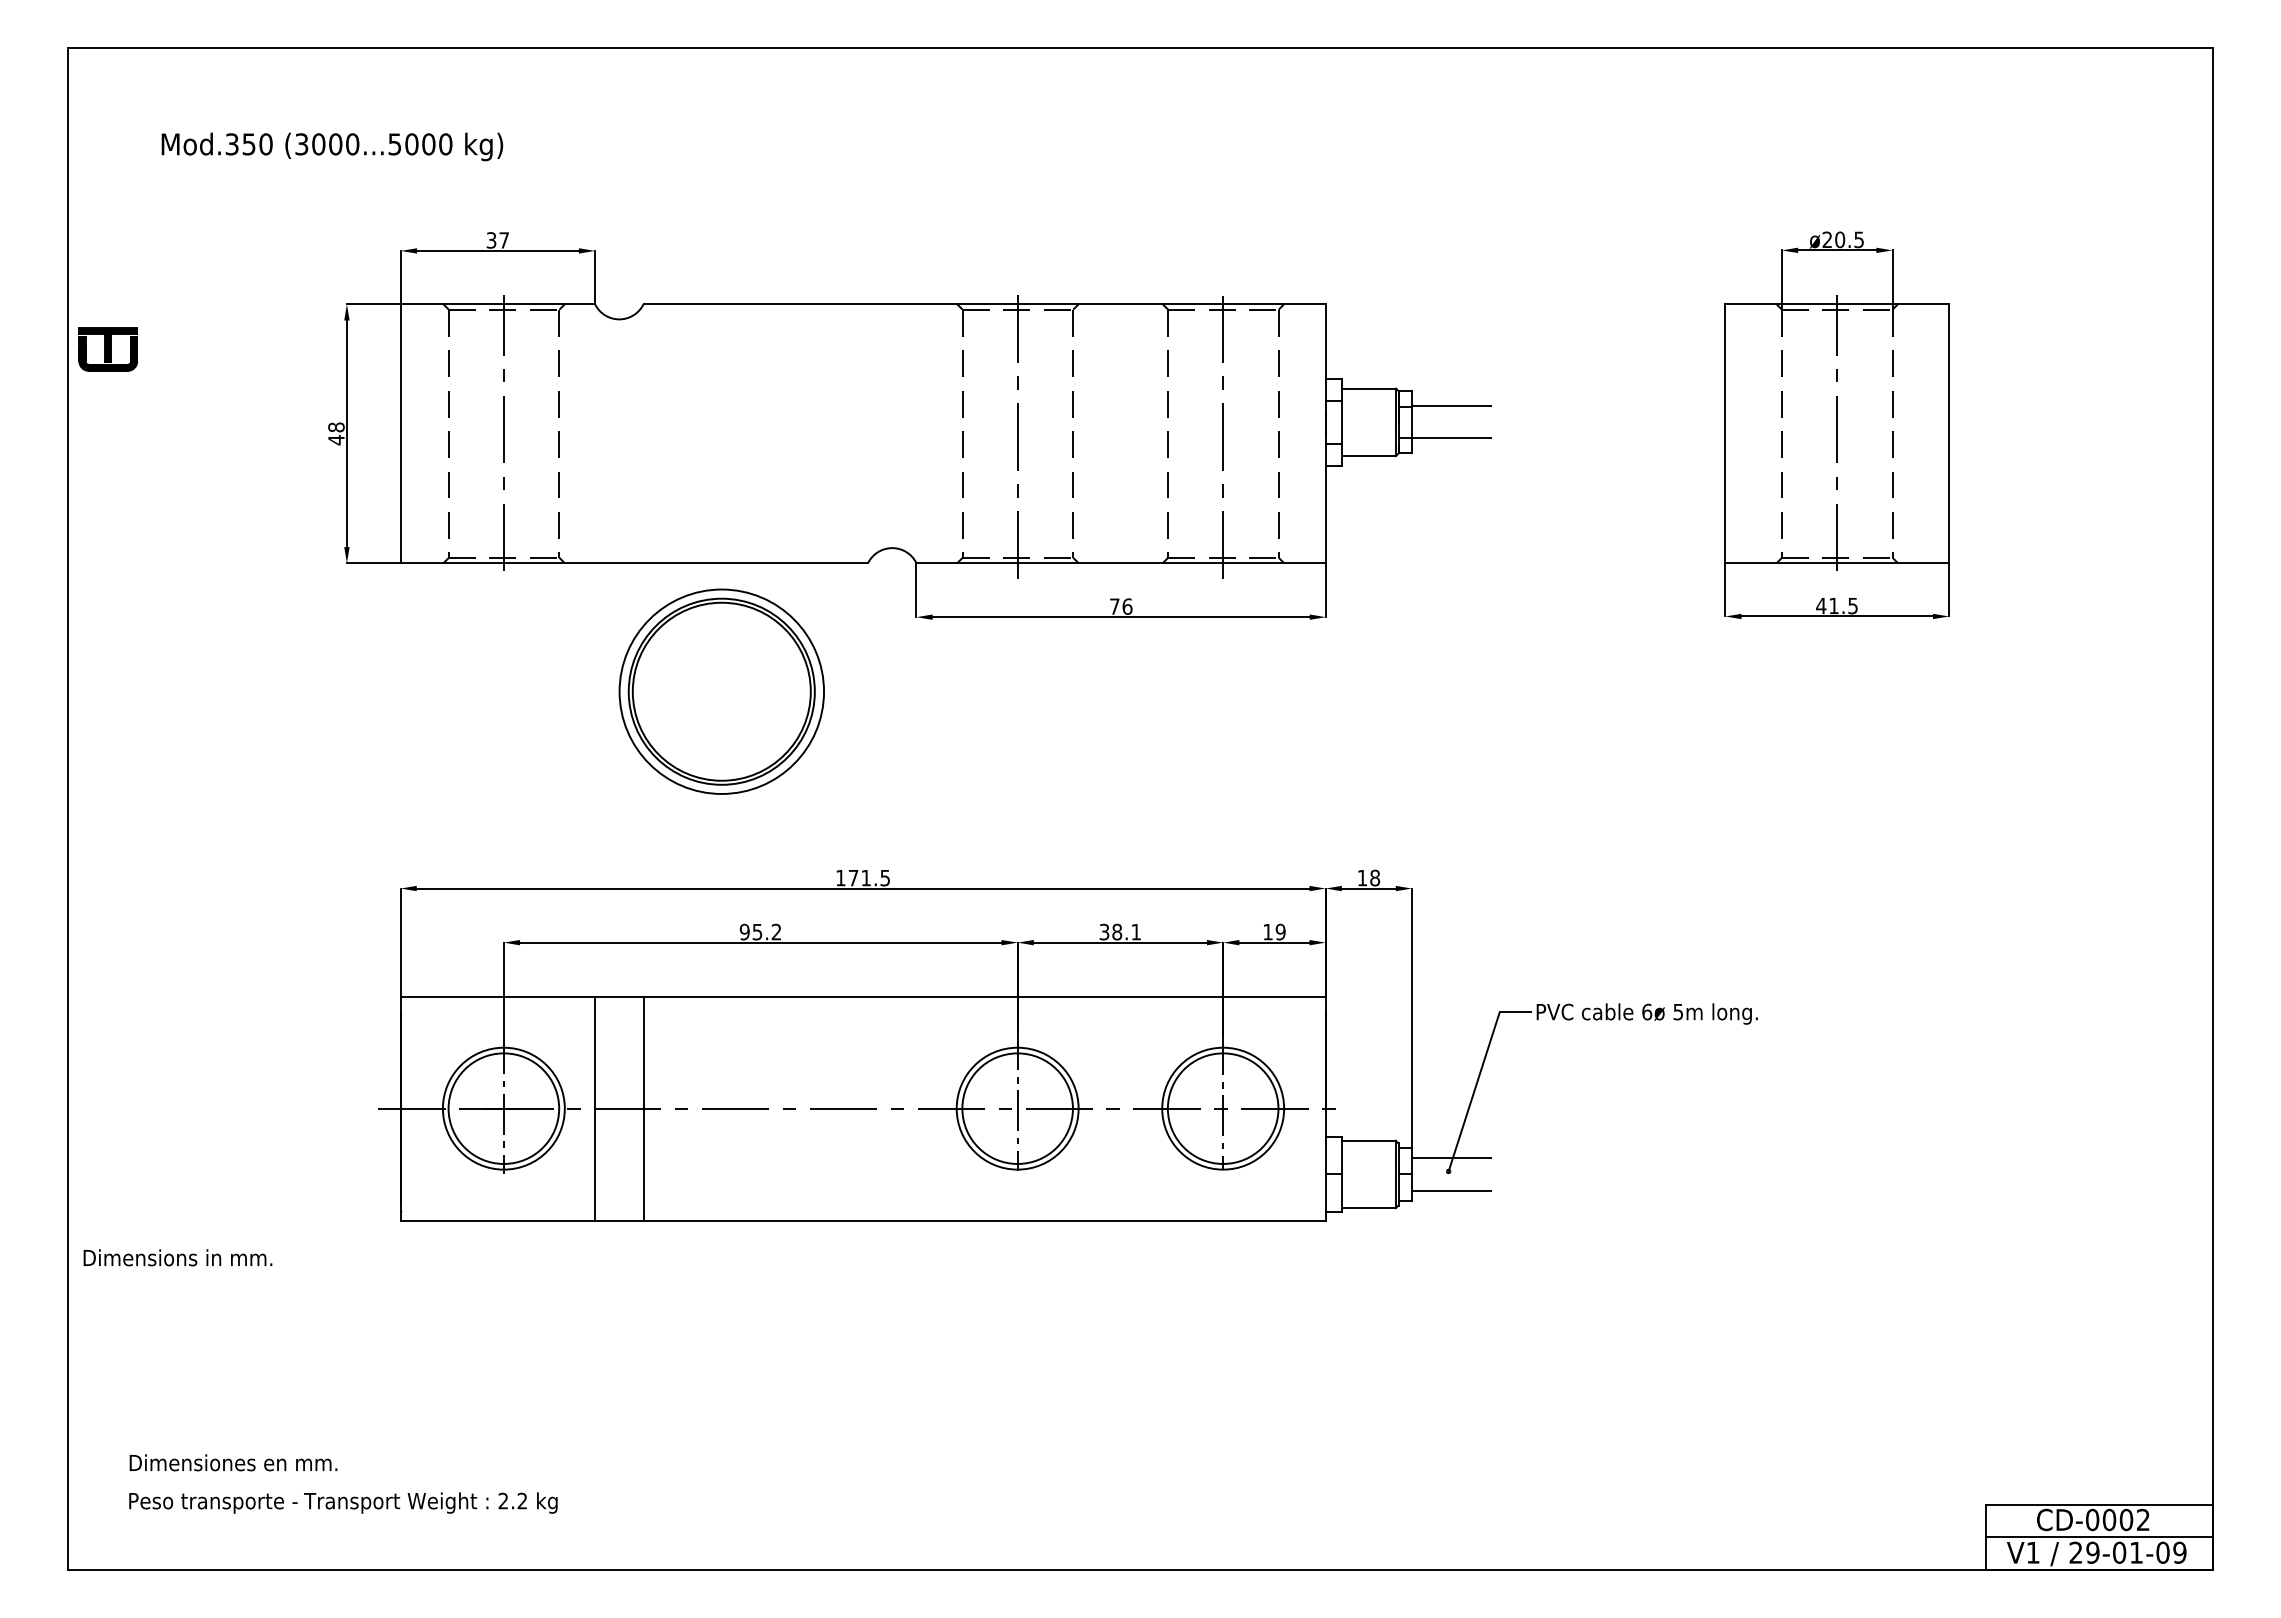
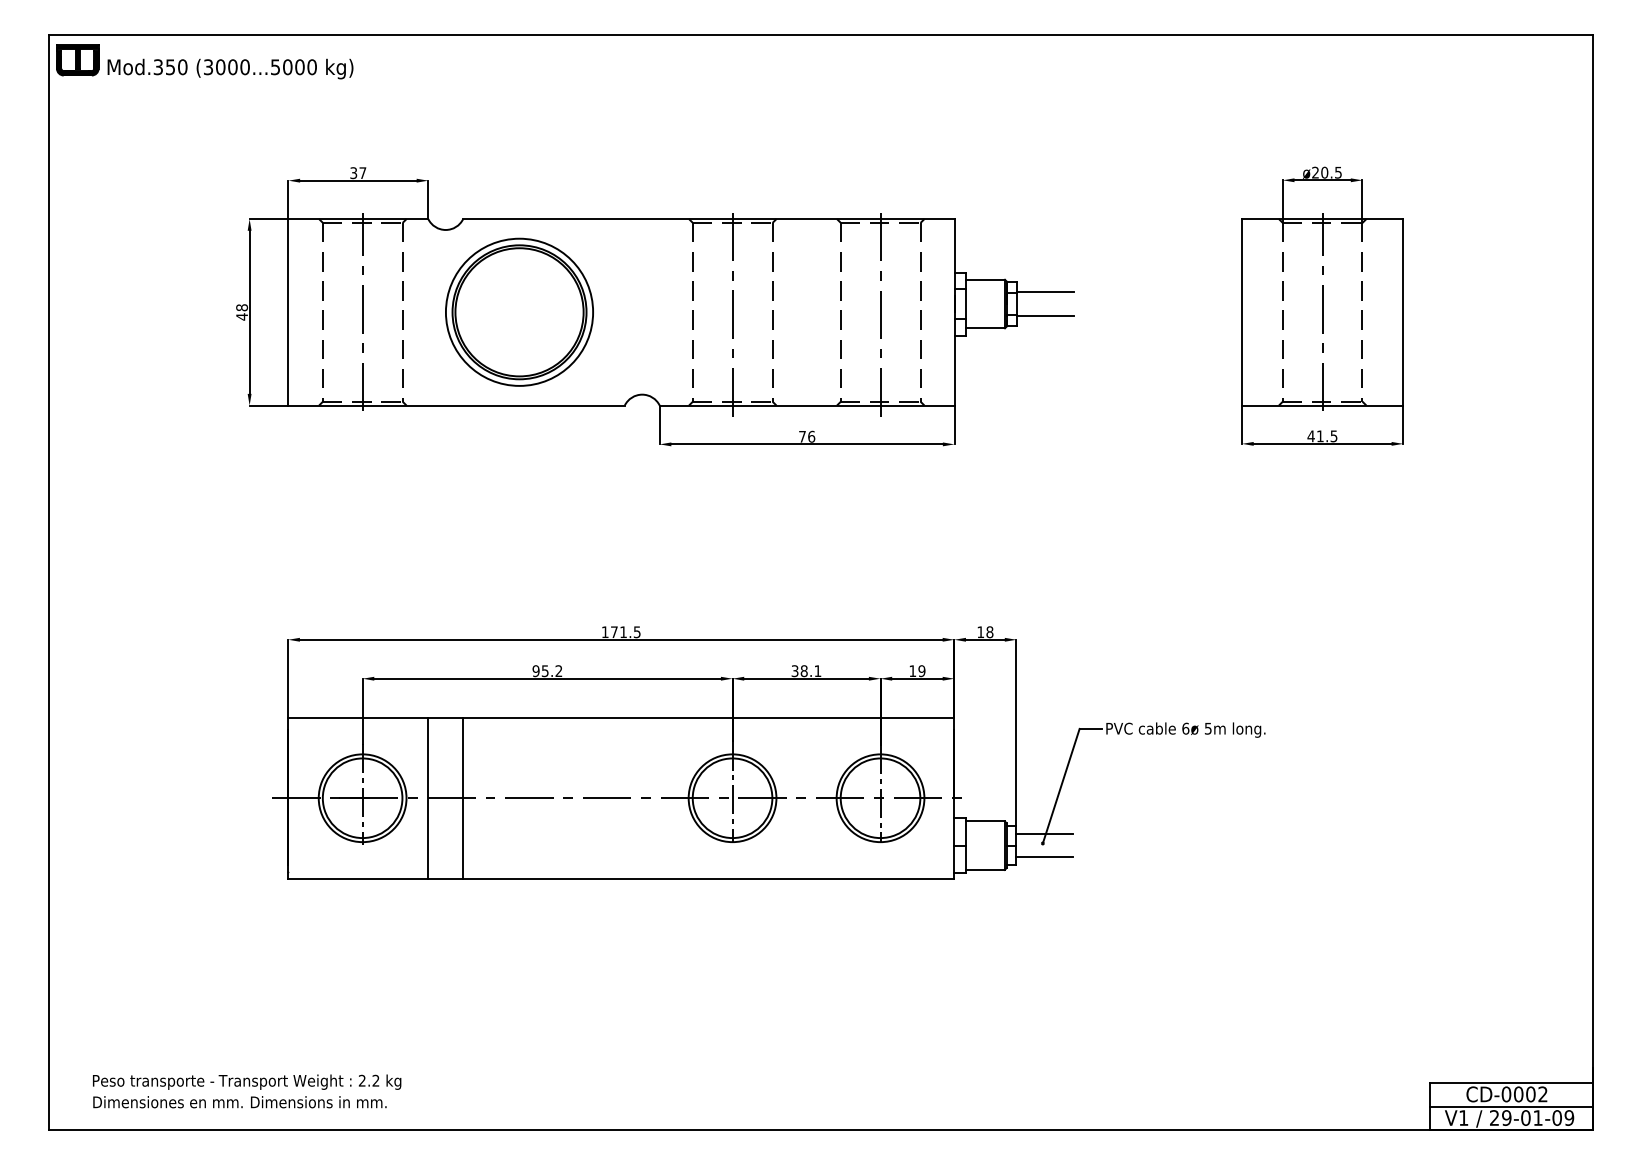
text: (332, 146) -> (230, 68), moved
part: (107, 349) -> (77, 60), moved
part: (721, 691) -> (519, 312), moved
text: (177, 1257) -> (318, 1101), moved
text: (233, 1462) -> (167, 1101), moved

